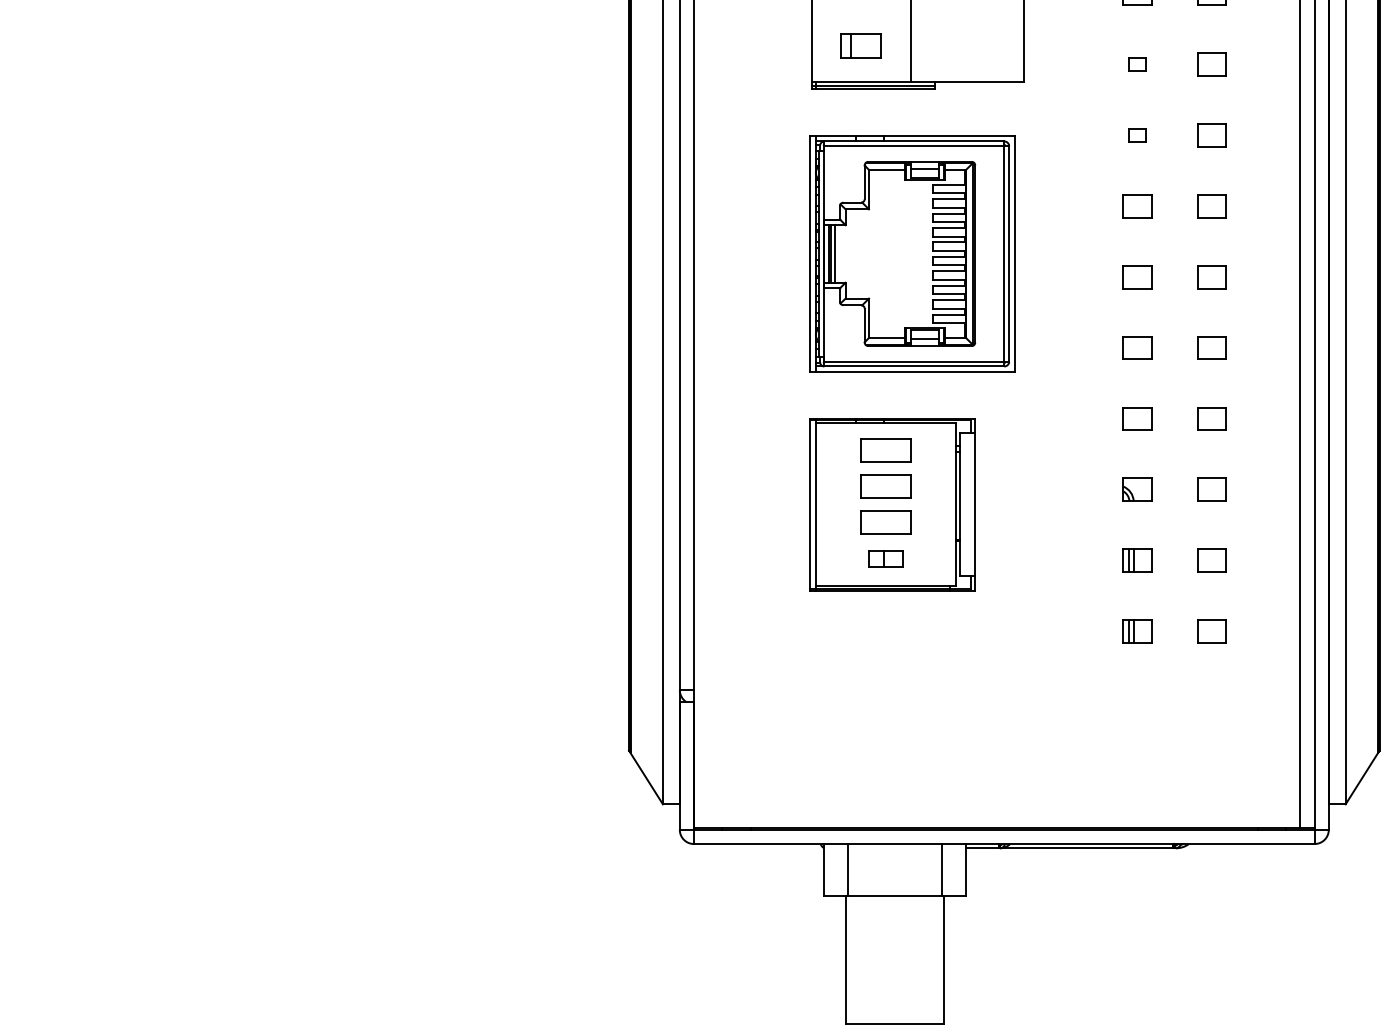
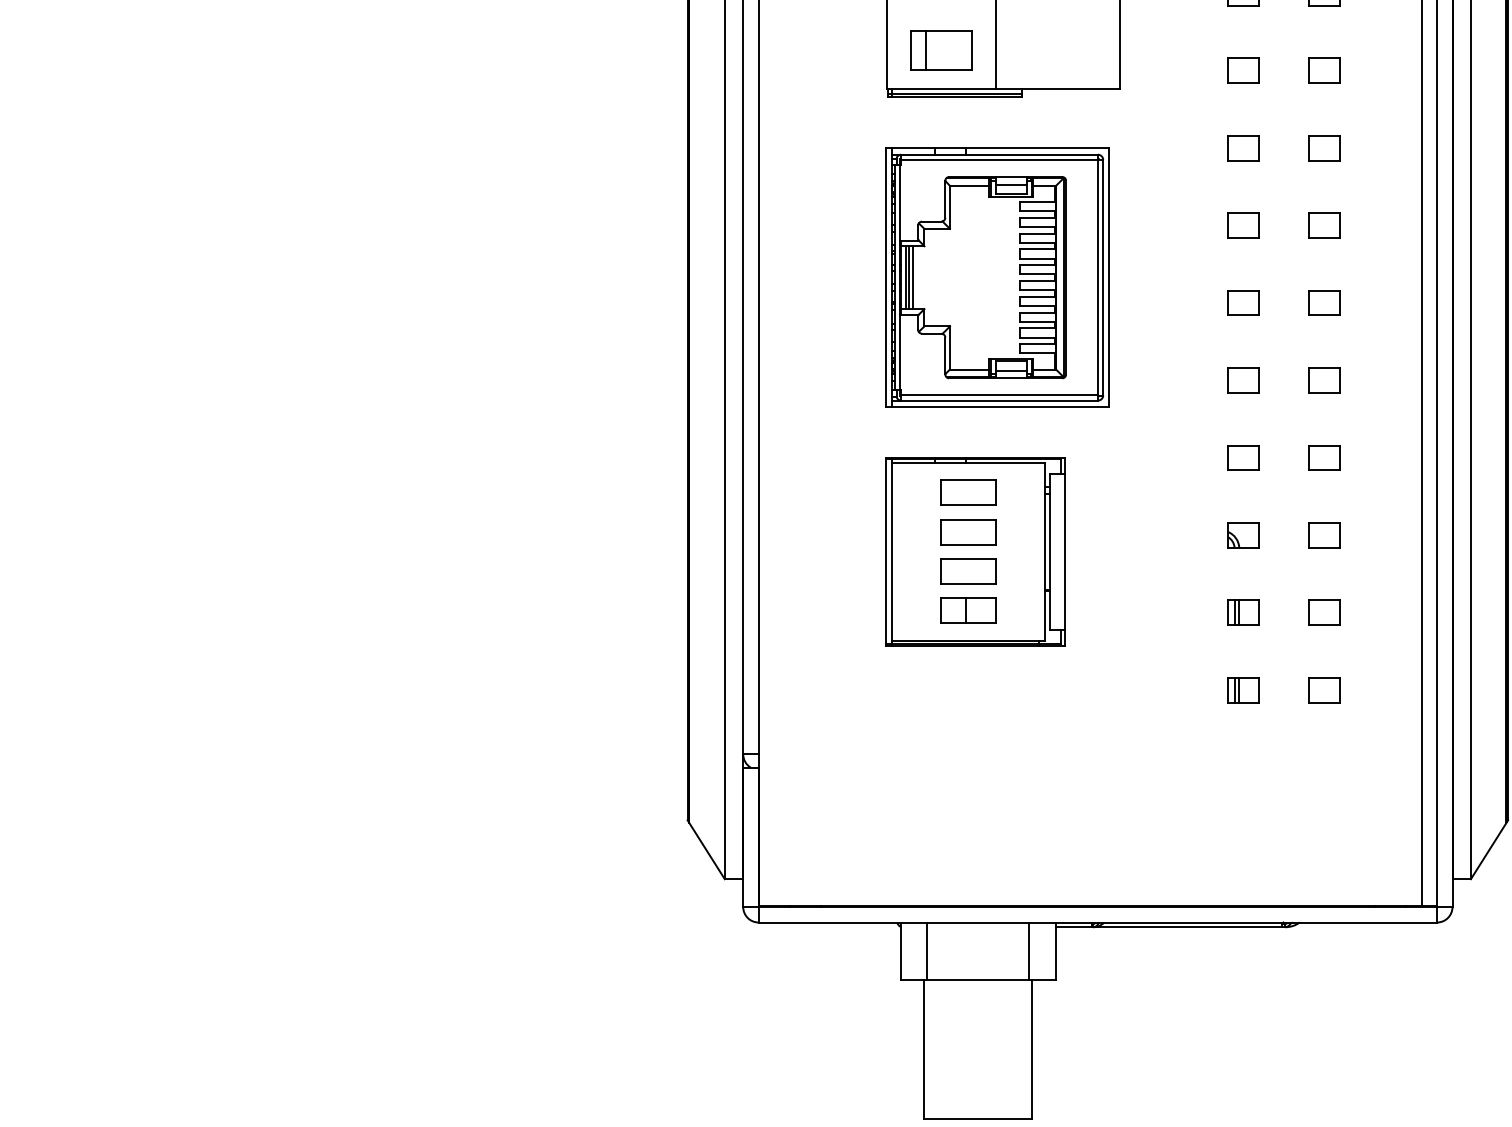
part: (861, 46) -> (941, 50), size x1.43
part: (1137, 64) -> (1243, 70), size x1.67
part: (1137, 135) -> (1243, 148), size x1.67
part: (885, 558) -> (968, 610), size x1.43

